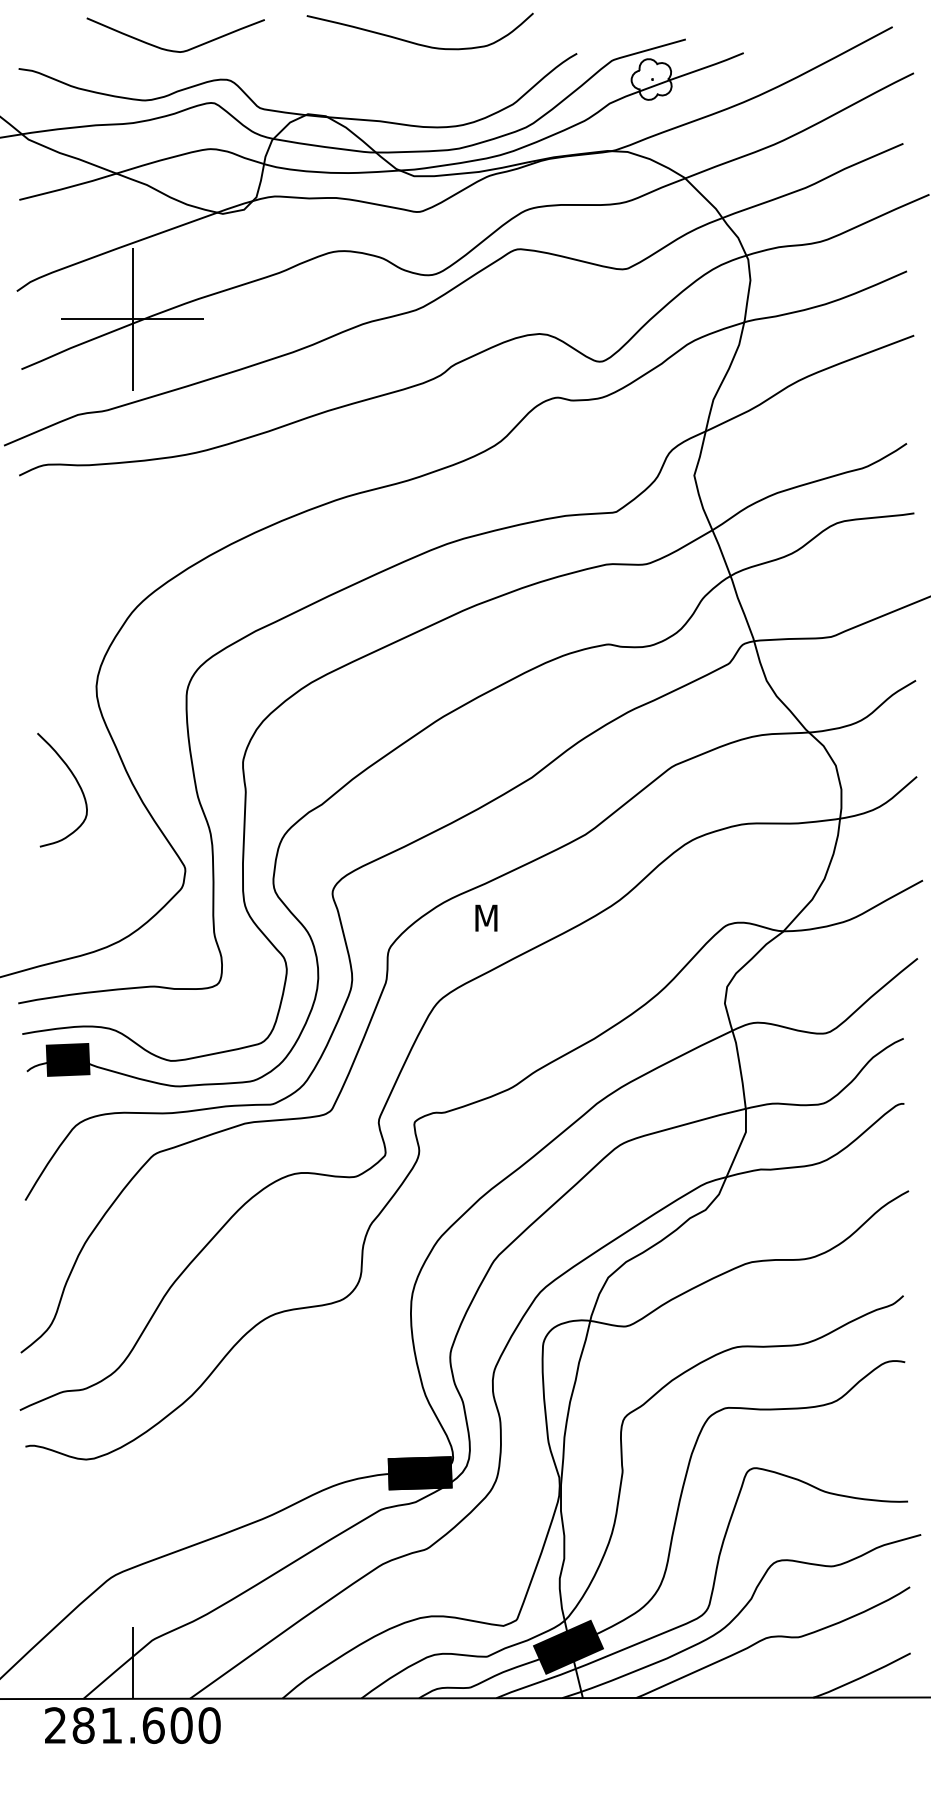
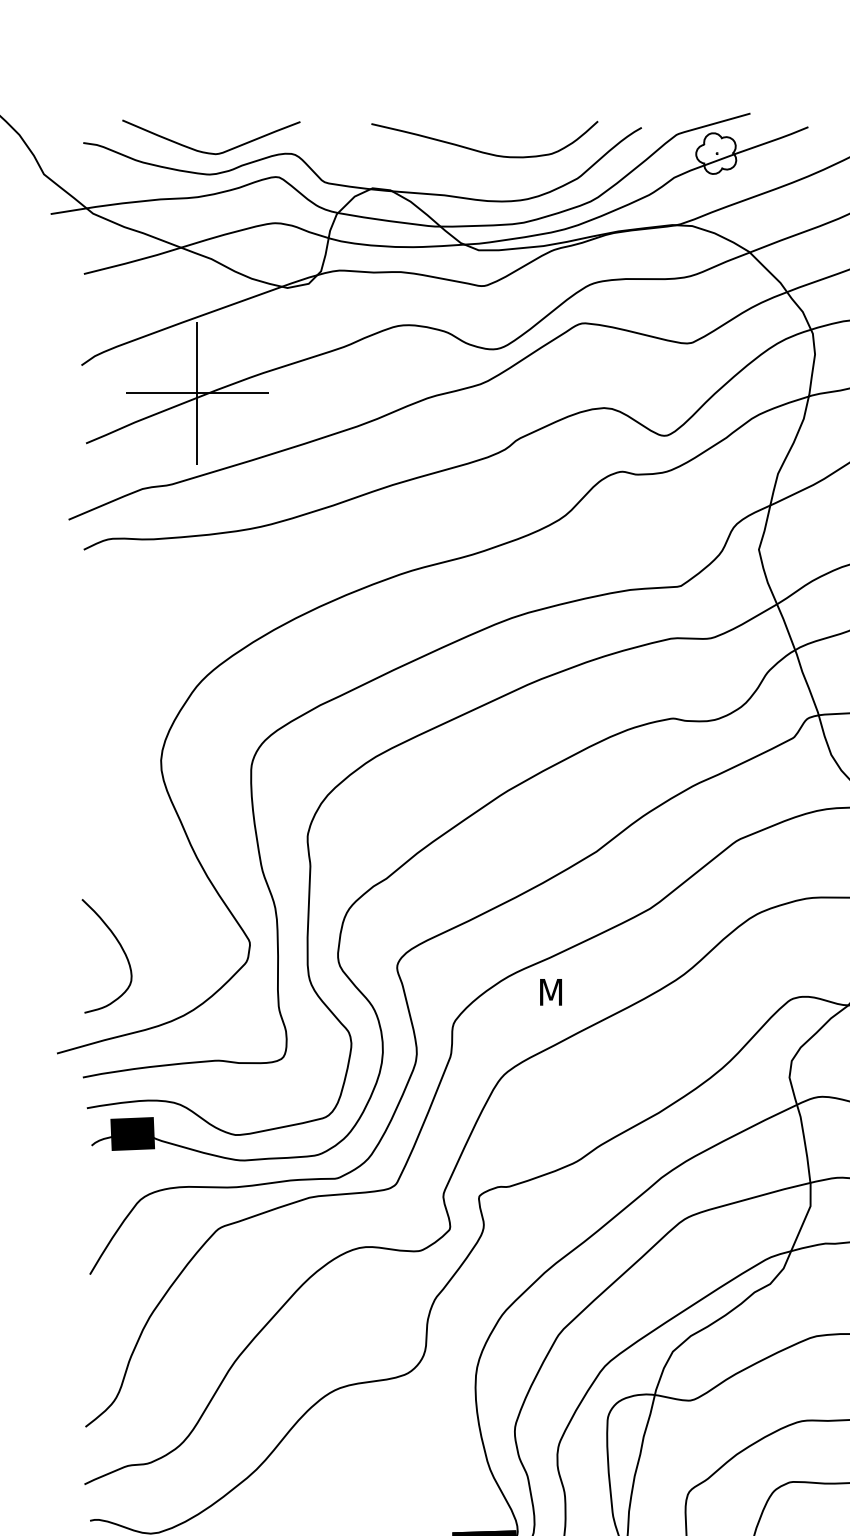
curve: (415, 42) -> (480, 150), moved
curve: (170, 49) -> (206, 151), moved
curve: (76, 782) -> (121, 948), moved

